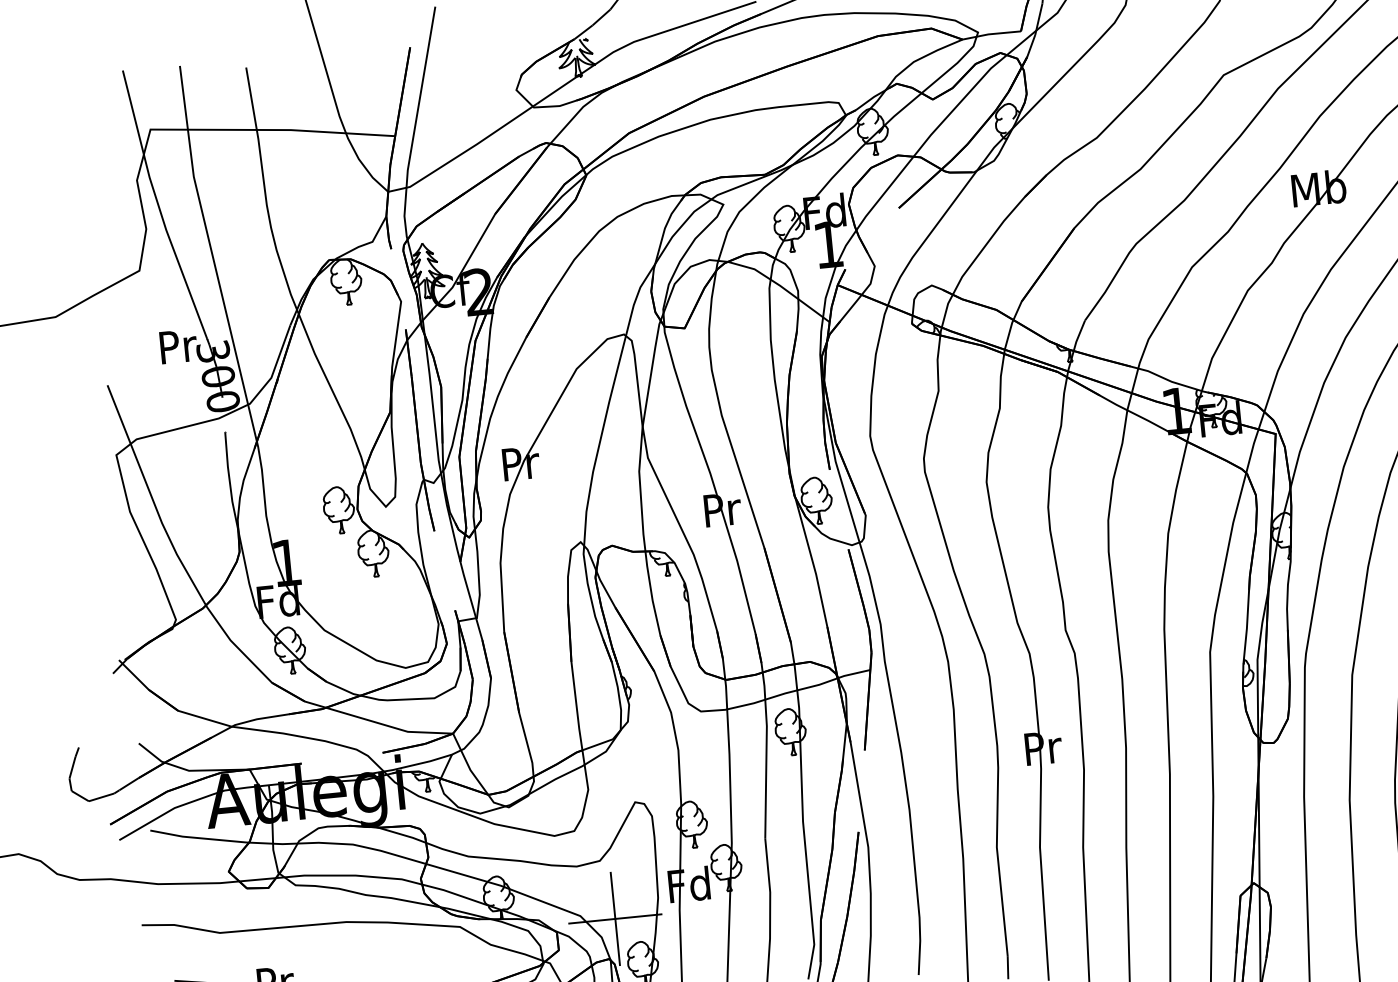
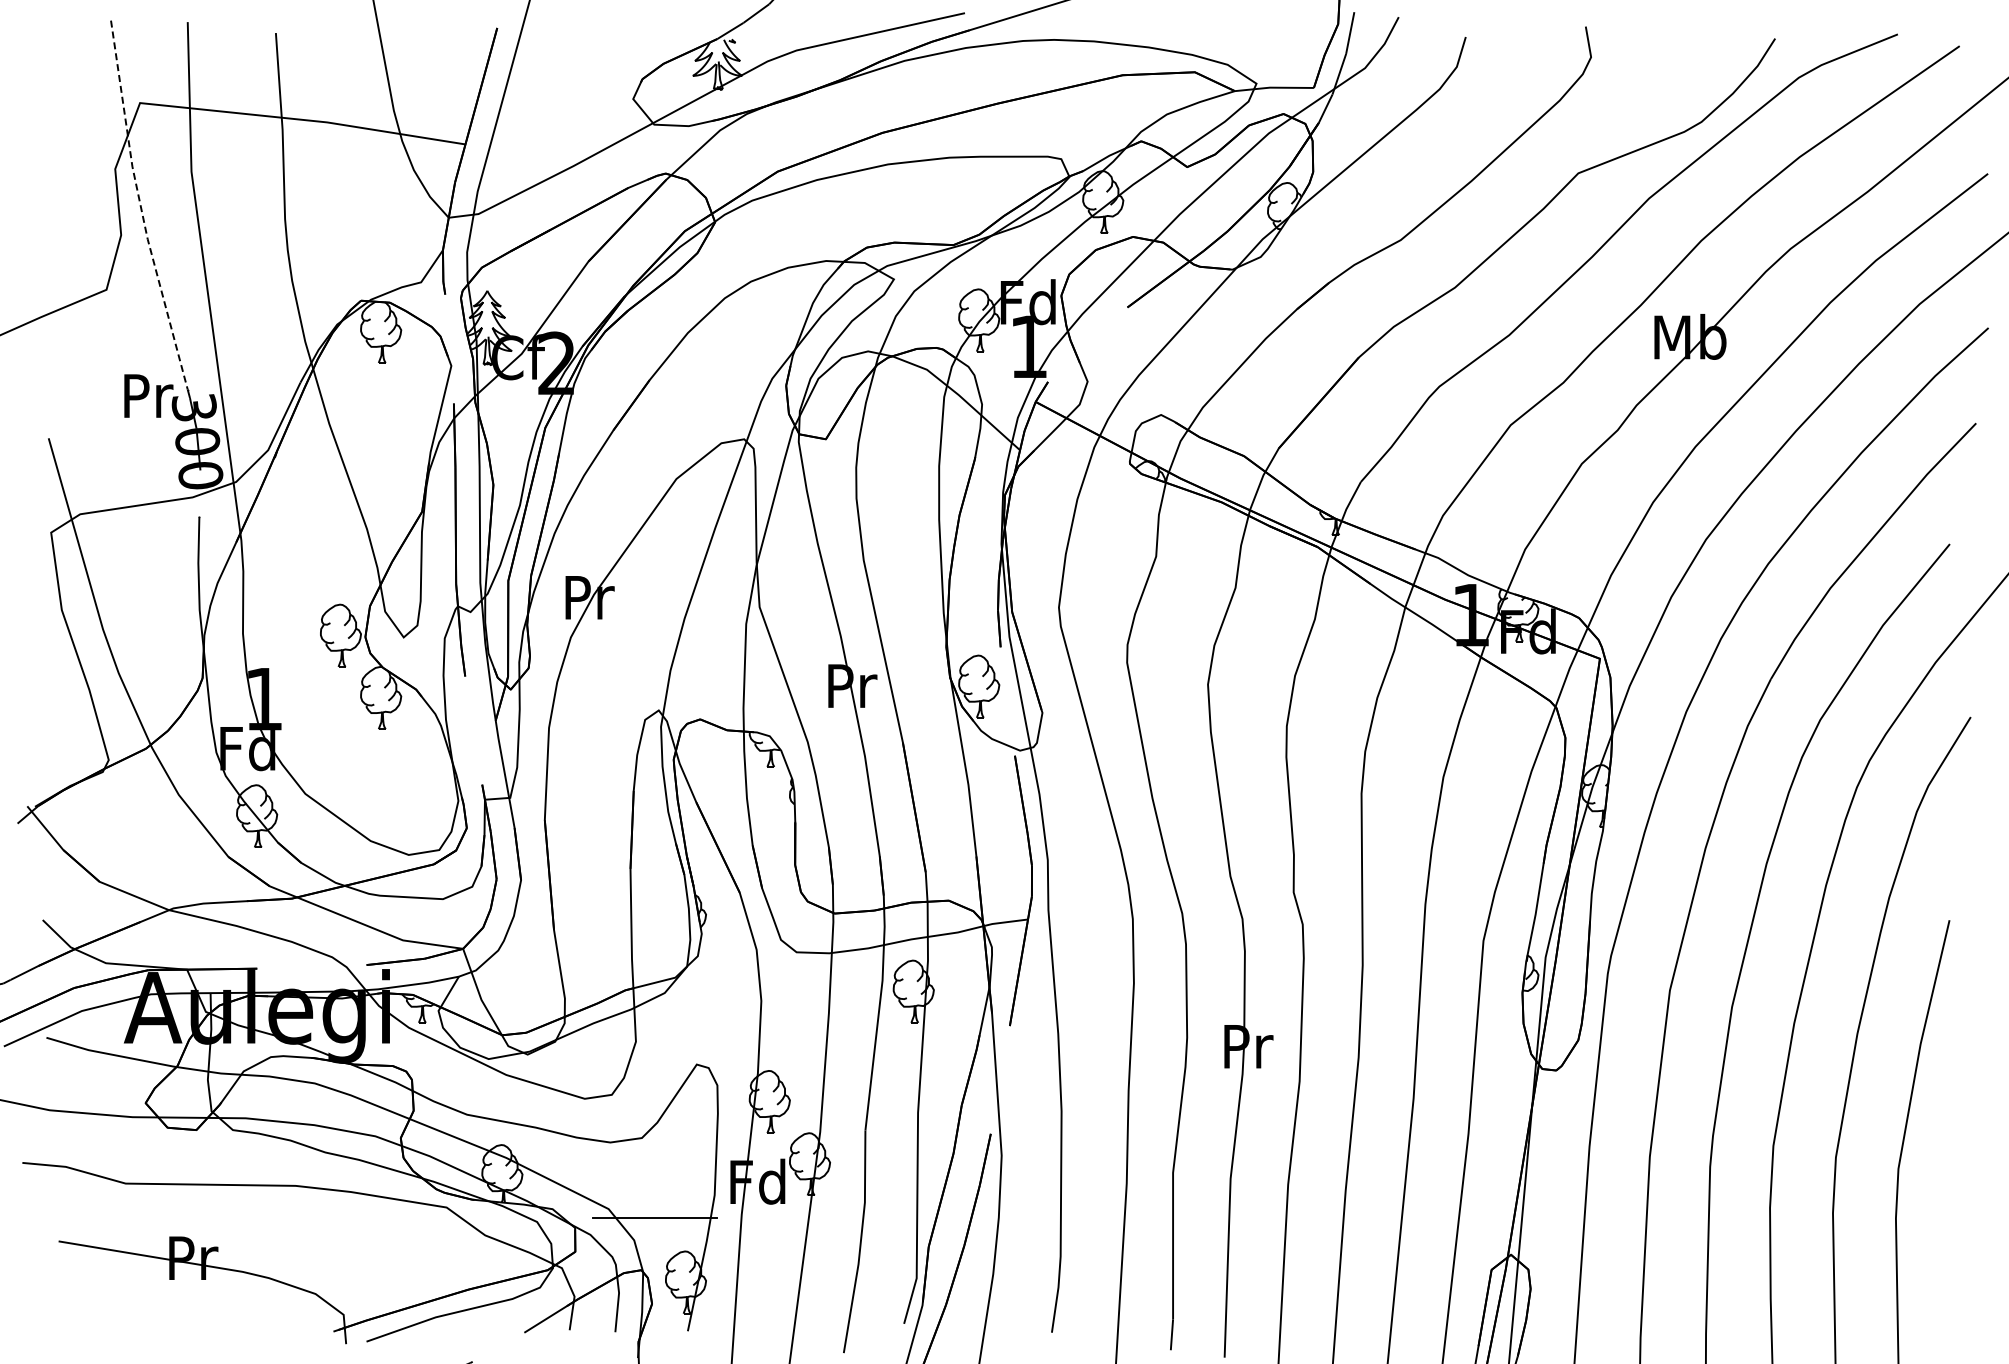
line: (158, 206) -> (140, 206), solid -> dashed
line: (615, 918) -> (654, 1217), removed

